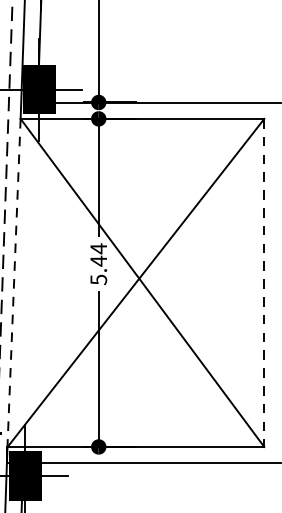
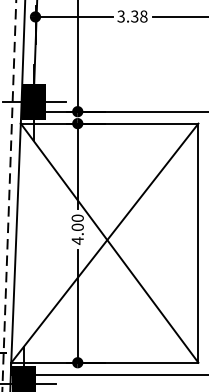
text: (98, 264) -> (77, 229), 5.44 -> 4.00
line: (14, 283) -> (16, 243), dashed -> solid
line: (264, 283) -> (198, 243), dashed -> solid

